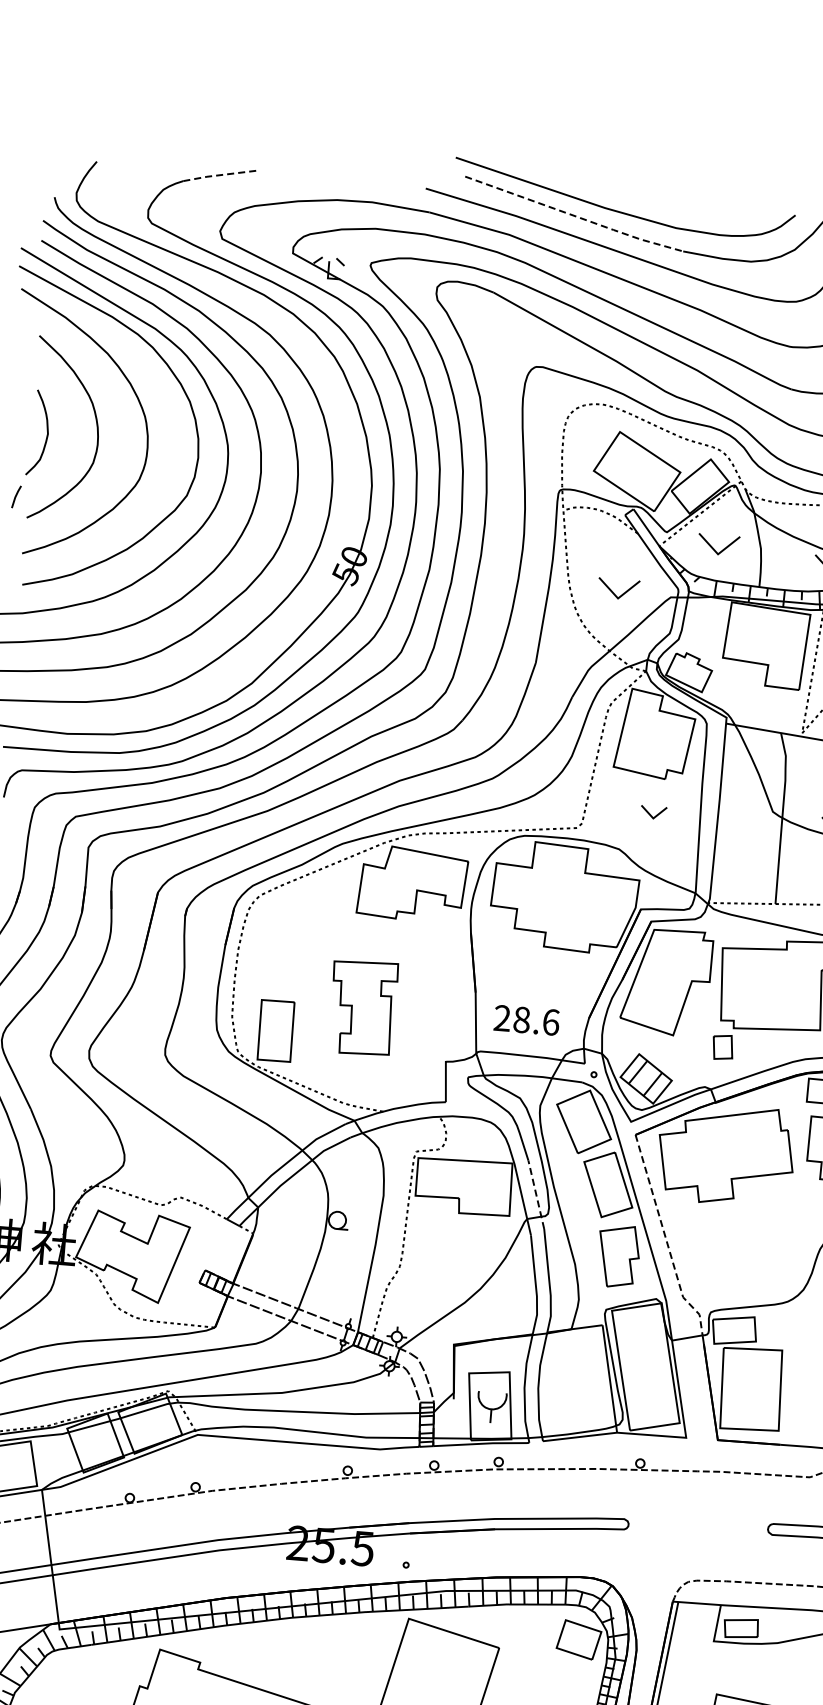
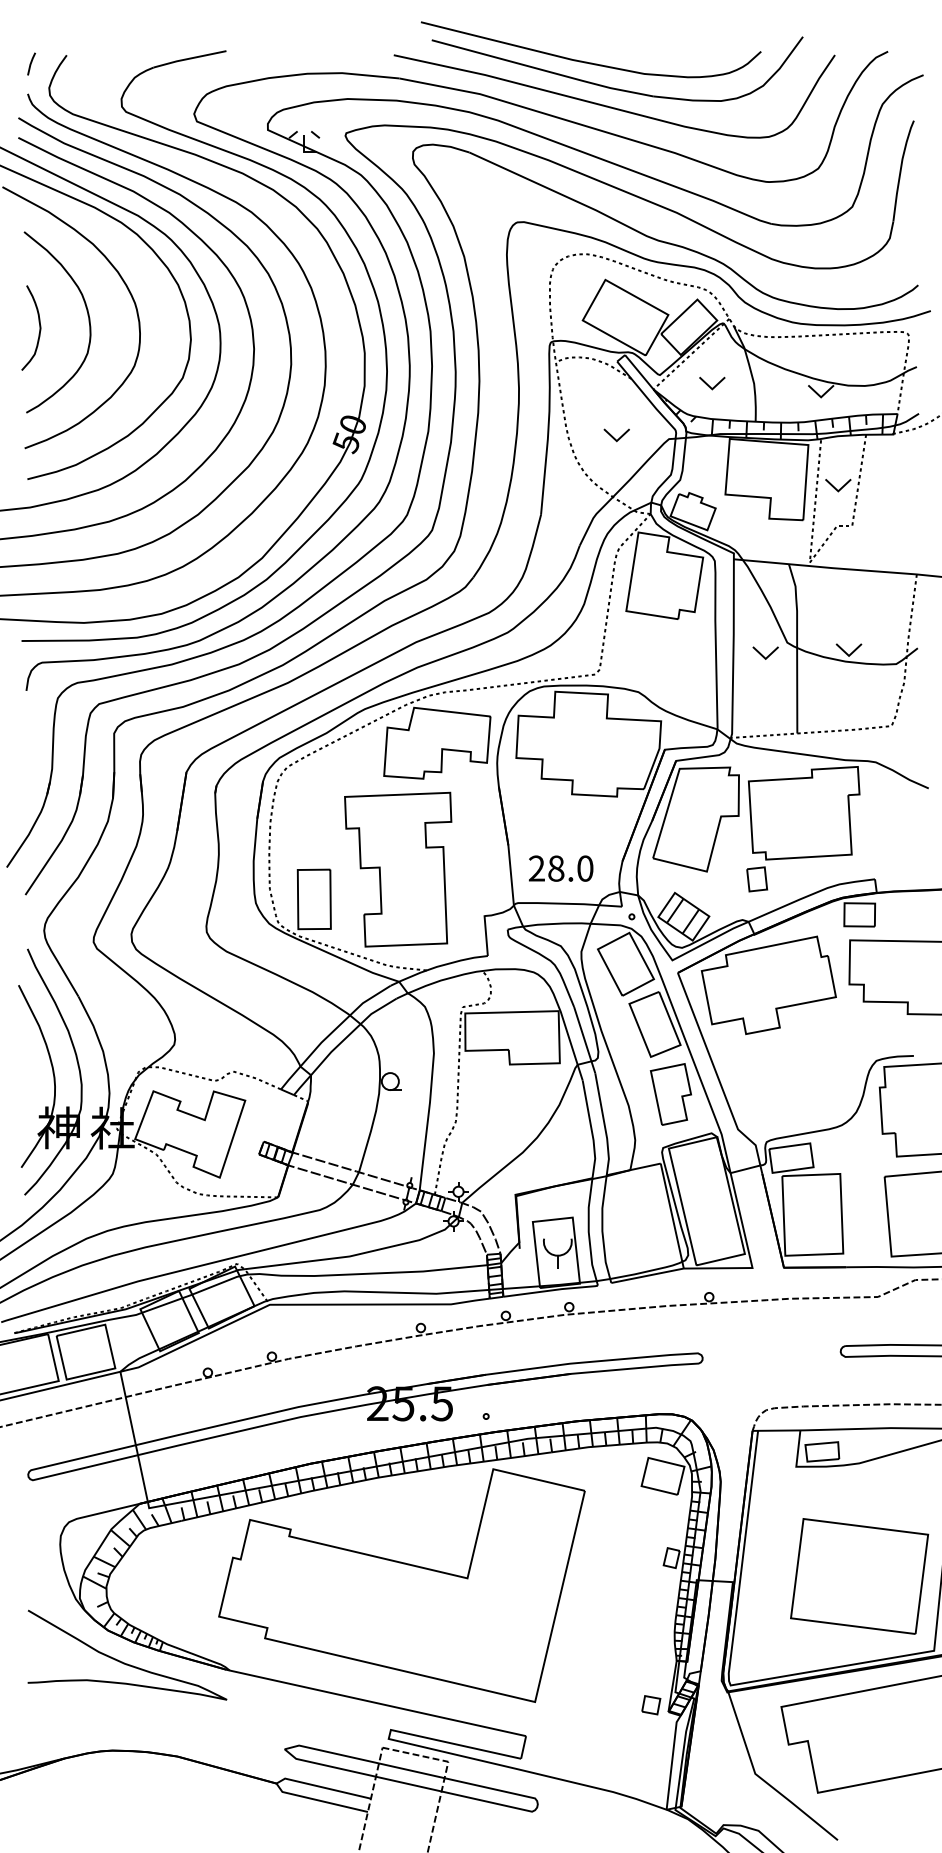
line: (220, 174) -> (189, 58), dashed -> solid
line: (575, 216) -> (543, 70), dashed -> solid
line: (16, 496) -> (31, 63), moved
part: (719, 545) -> (712, 383), size x0.62
part: (618, 589) -> (616, 435), size x0.62
part: (653, 811) -> (765, 652), moved
part: (363, 1007) -> (398, 869), size x1.67
text: (551, 1022) -> (585, 868), 28.6 -> 28.0
line: (536, 1195) -> (584, 1040), dashed -> solid
line: (666, 1239) -> (716, 1073), dashed -> solid

